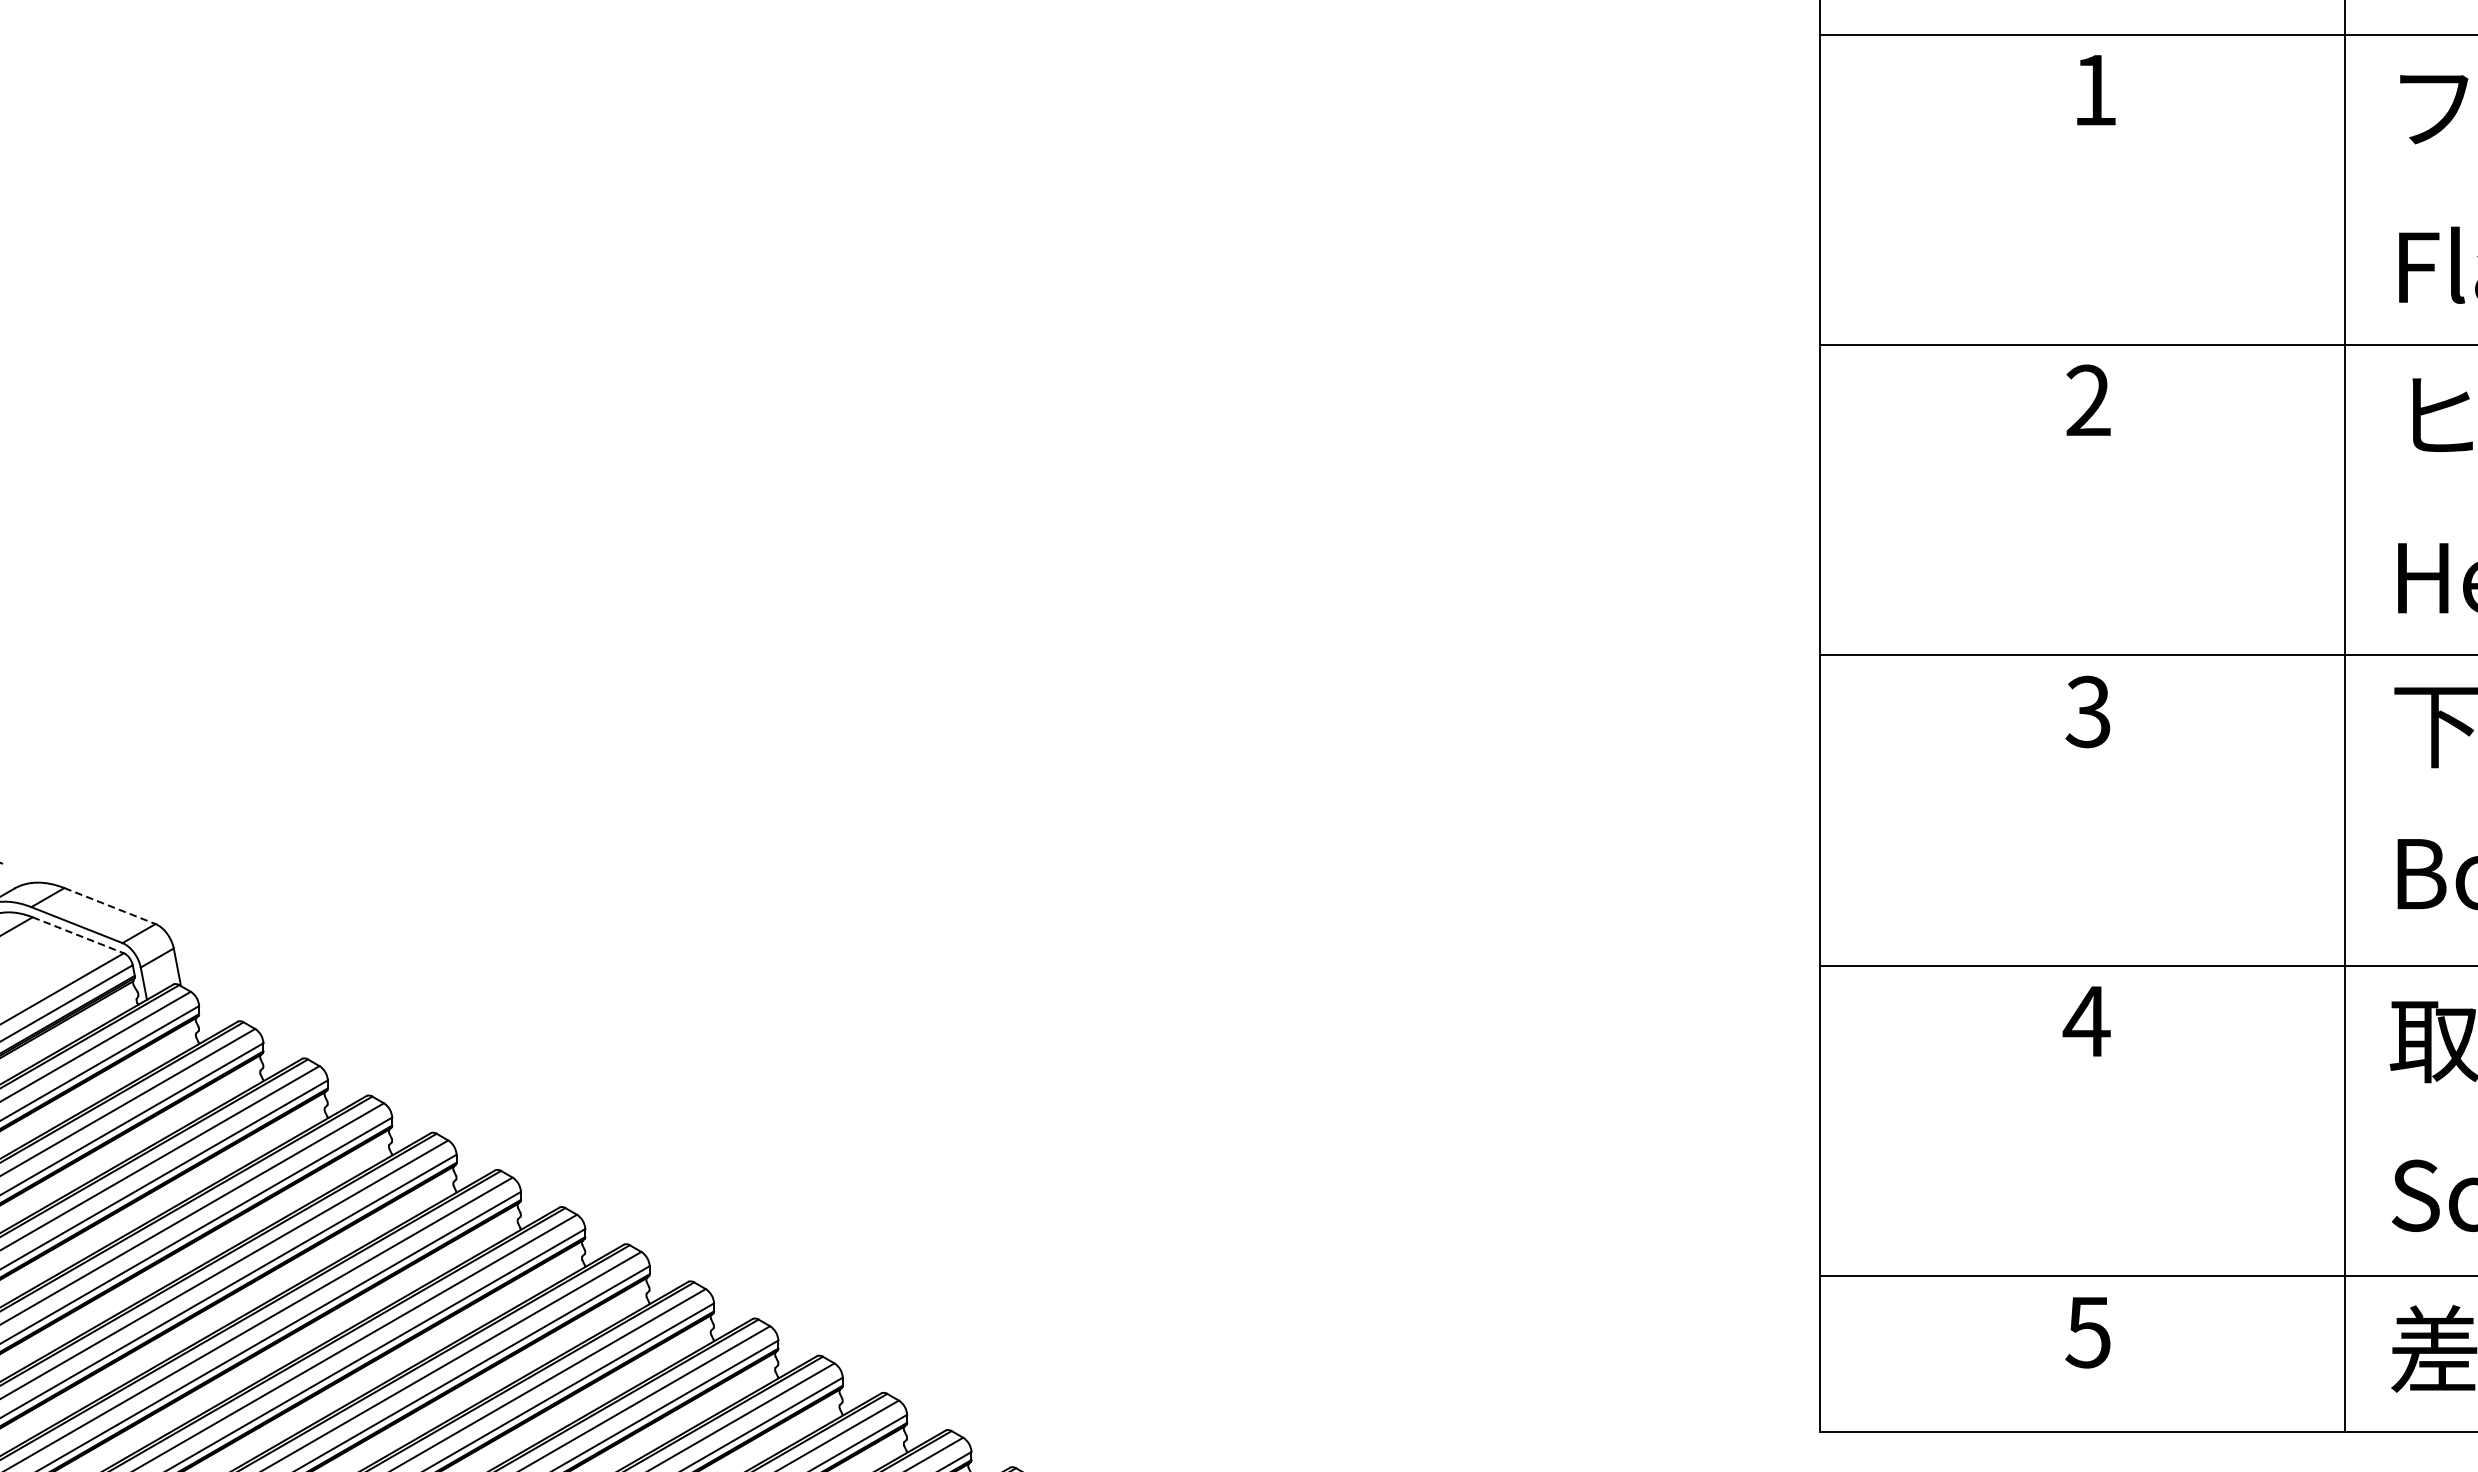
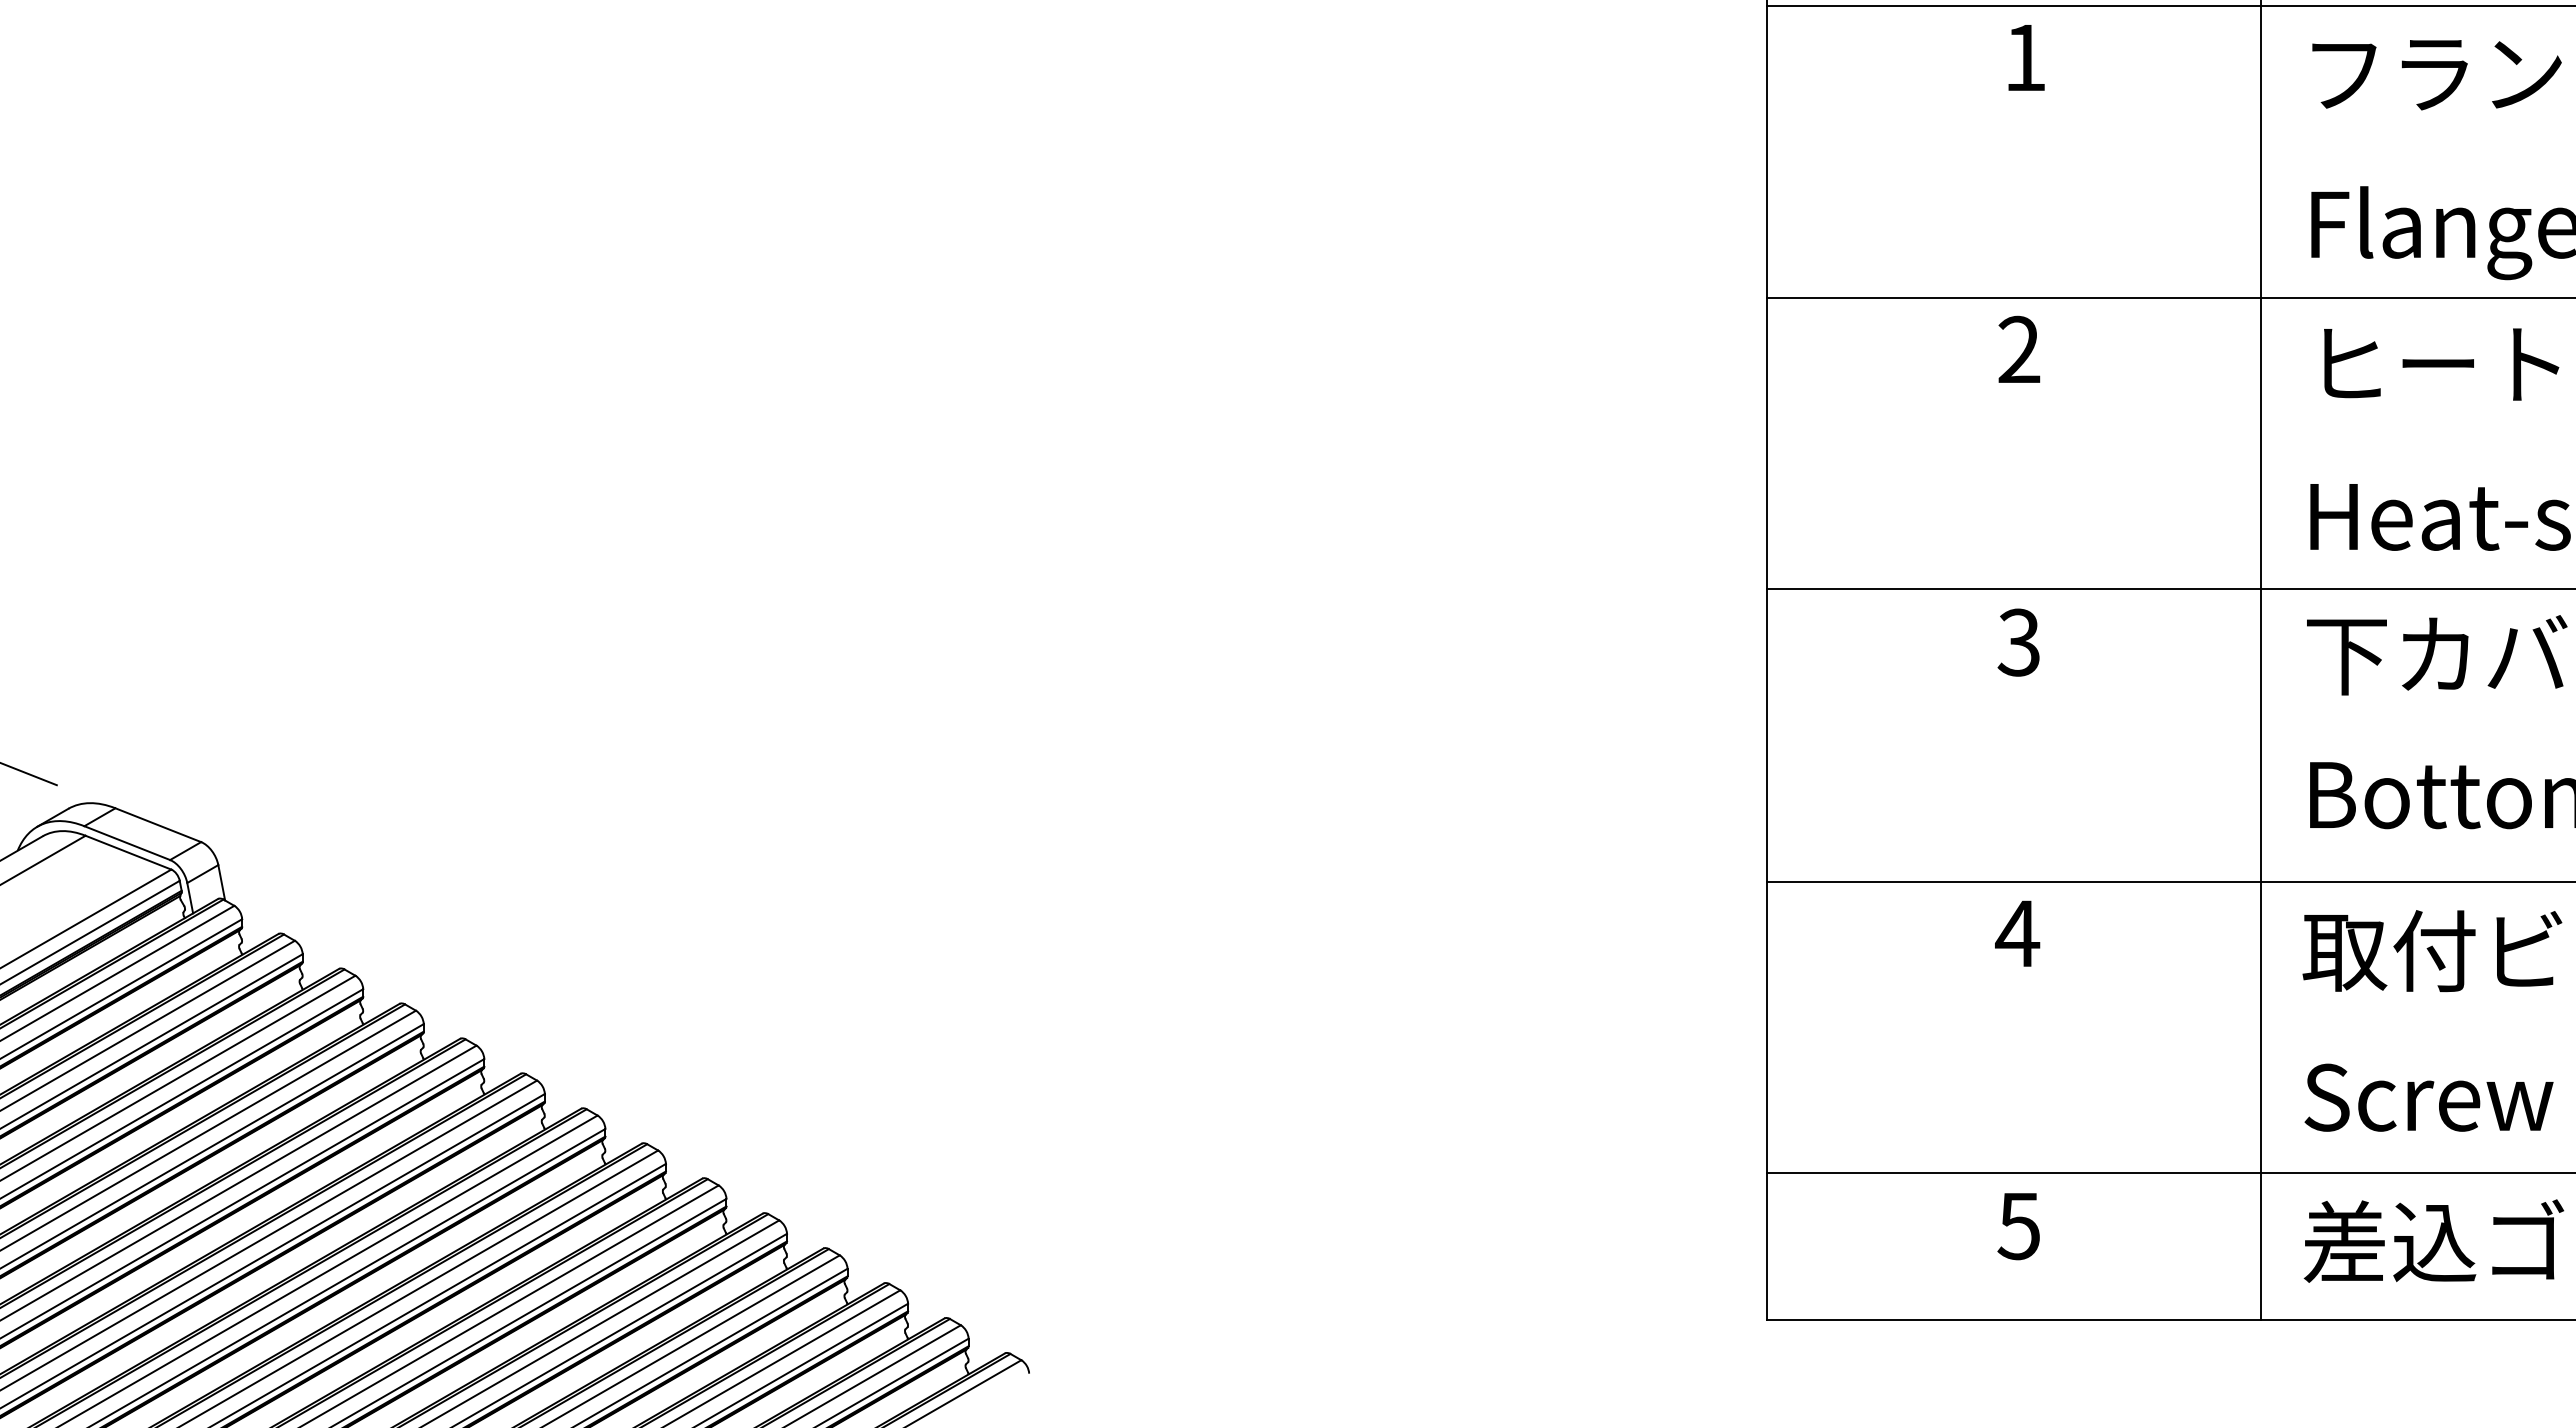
line: (110, 906) -> (158, 825), dashed -> solid
line: (78, 935) -> (128, 852), dashed -> solid

